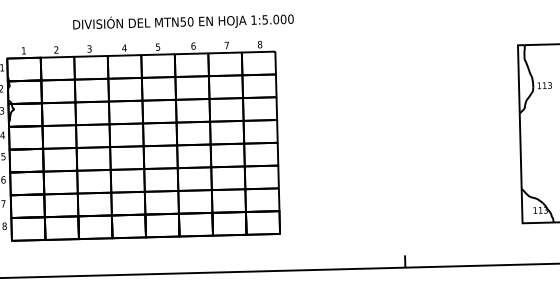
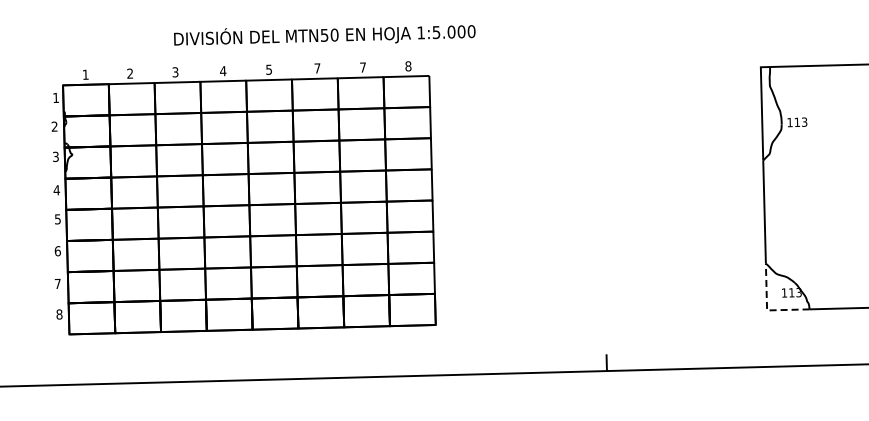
text: (183, 22) -> (324, 35), moved
text: (193, 46) -> (317, 68), 6 -> 7
line: (522, 221) -> (767, 308), solid -> dashed

